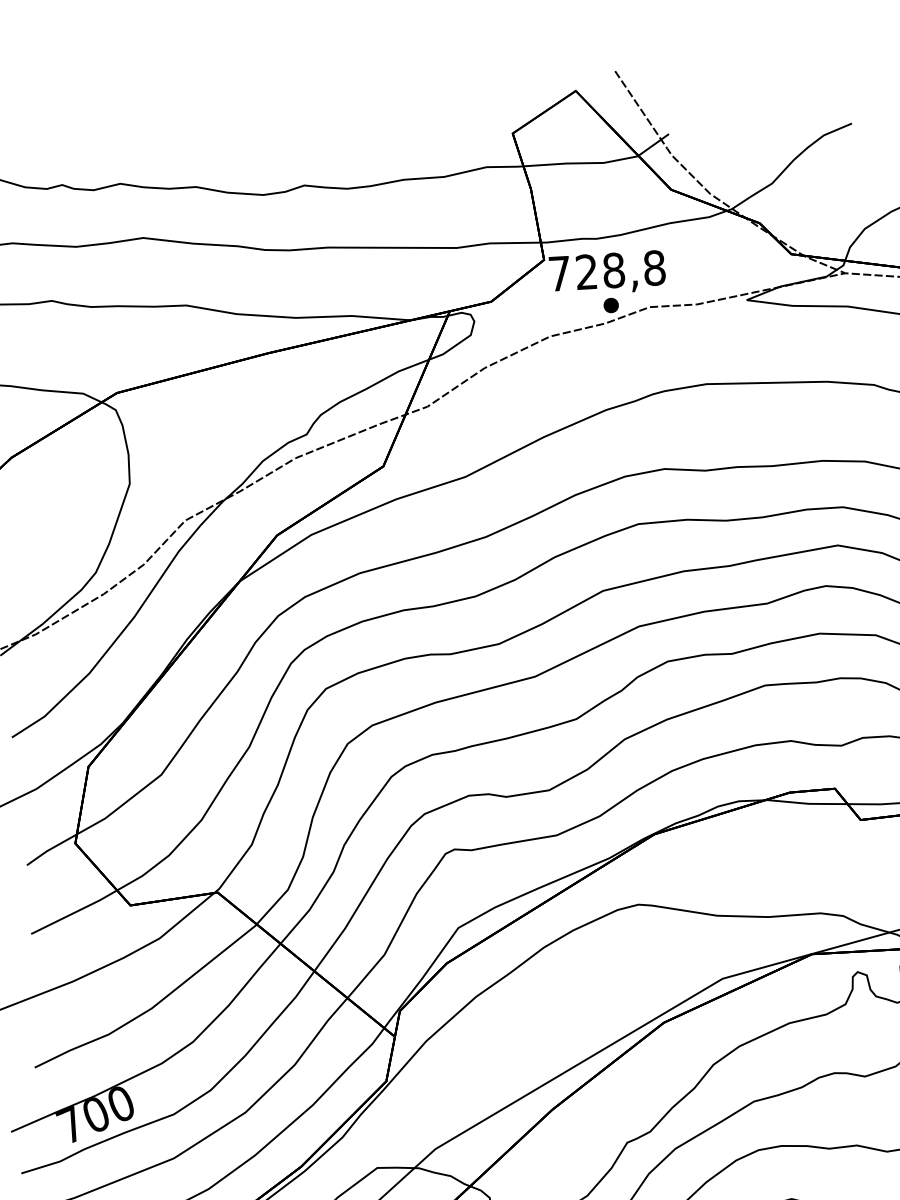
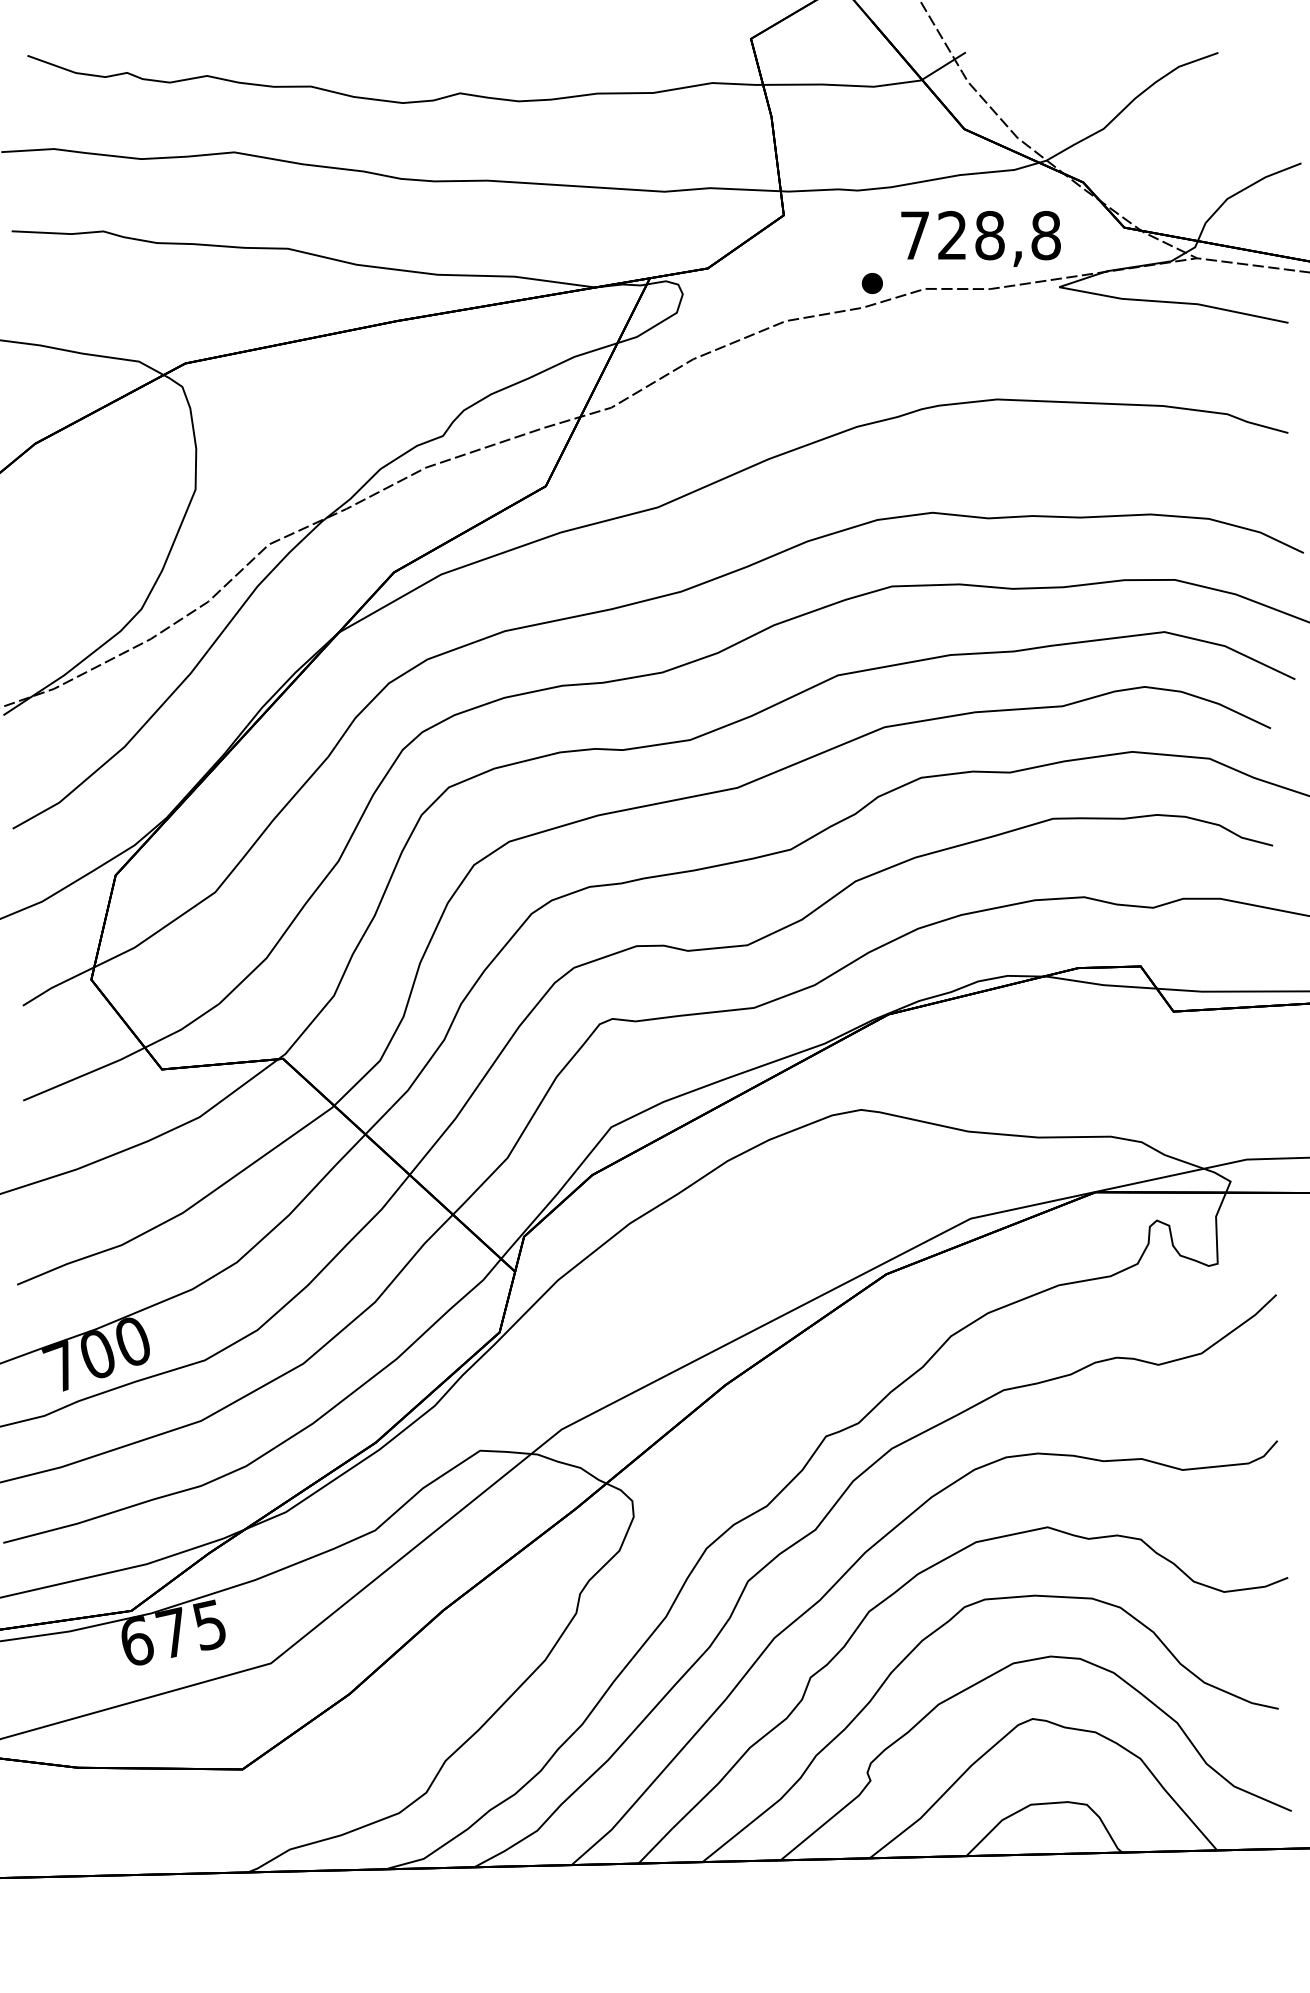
text: (607, 273) -> (980, 238), moved

